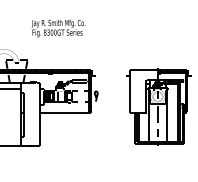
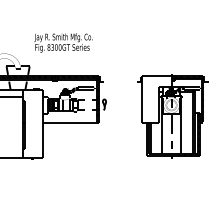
text: (58, 28) -> (63, 43), moved

